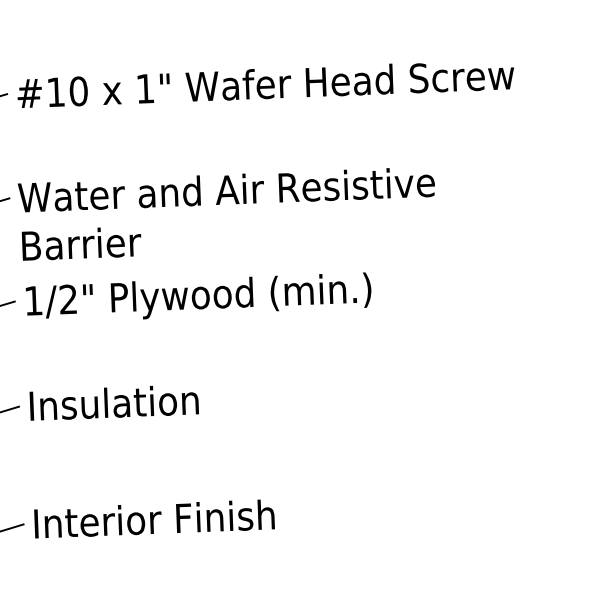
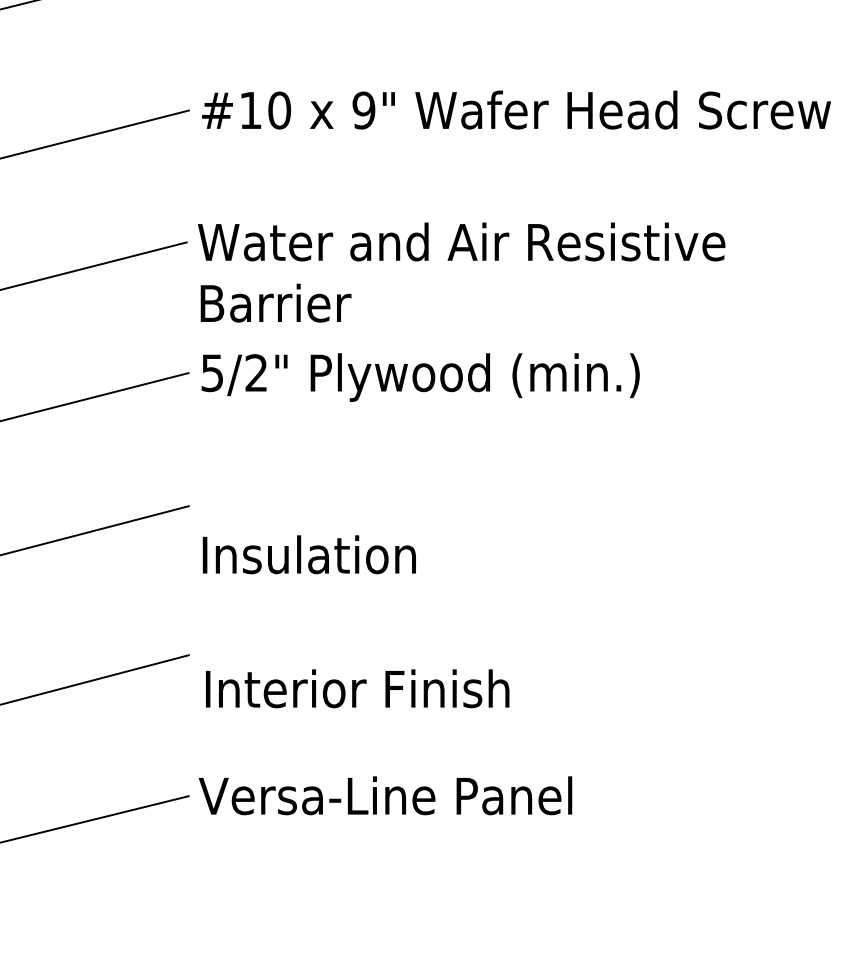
text: (145, 88) -> (363, 110), 1" -> 9"
text: (32, 301) -> (211, 373), 1/2" -> 5/2"
text: (113, 402) -> (308, 554), moved
text: (154, 518) -> (357, 688), moved

